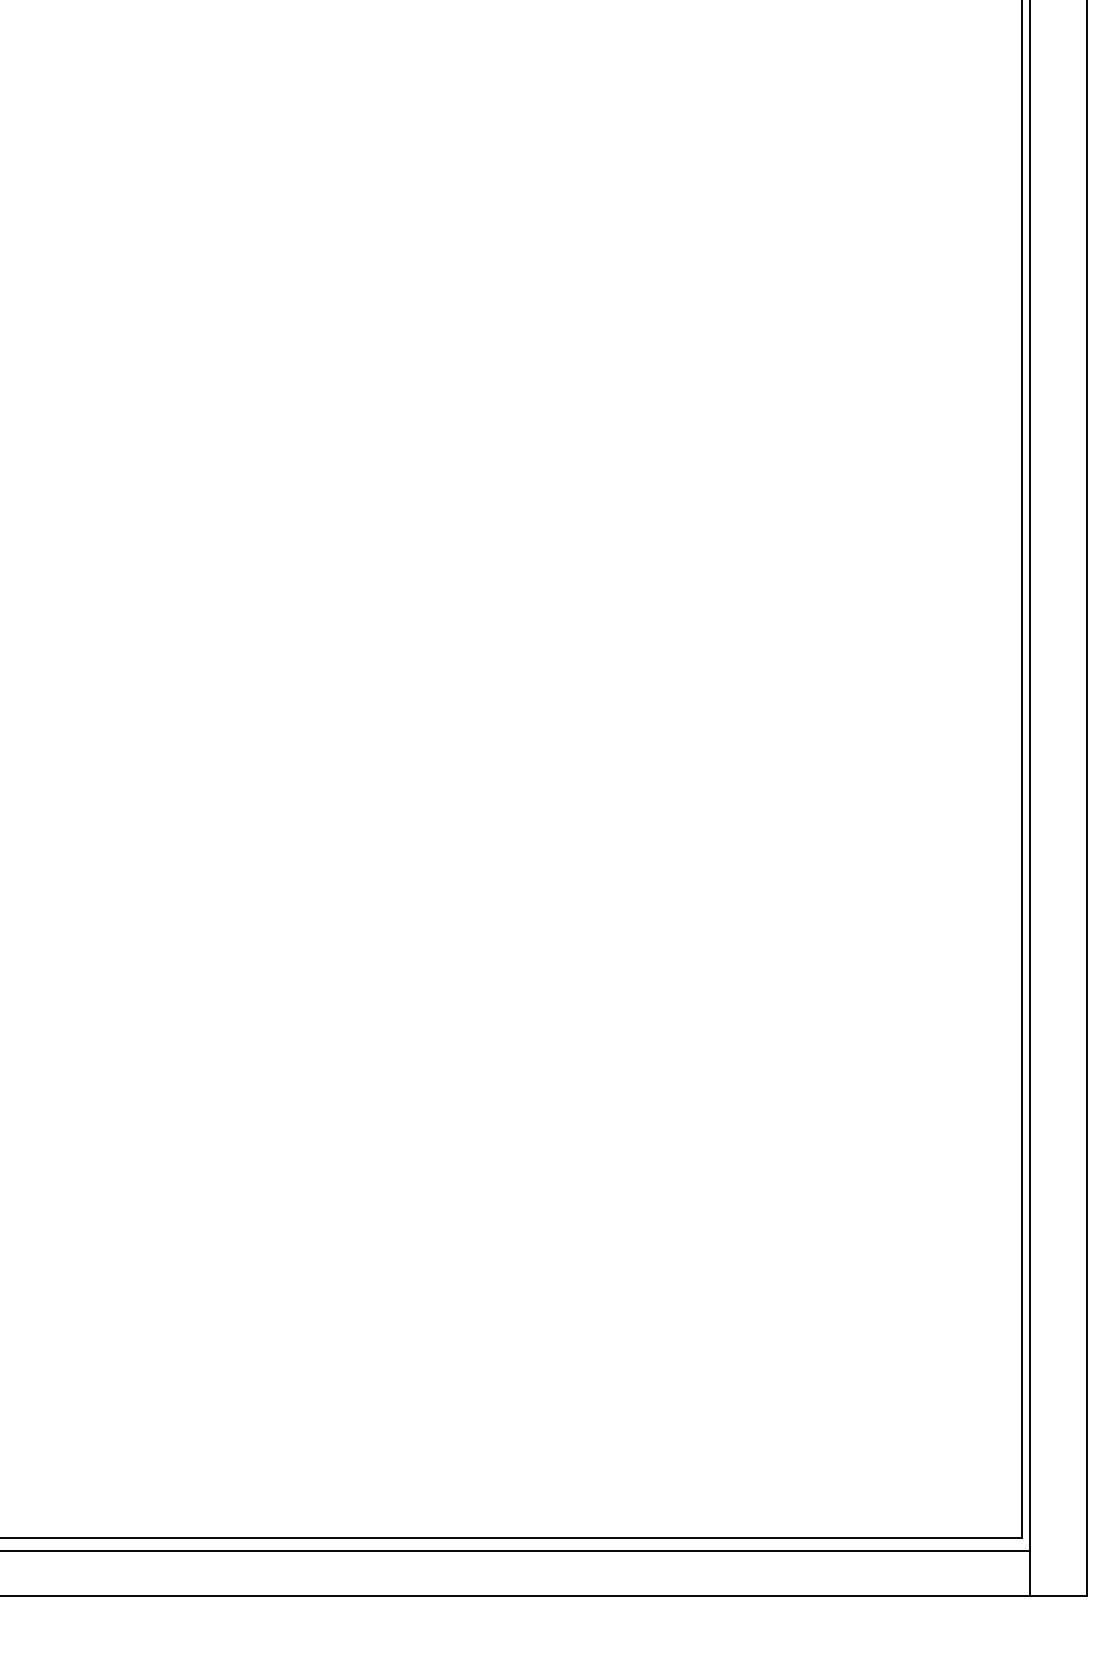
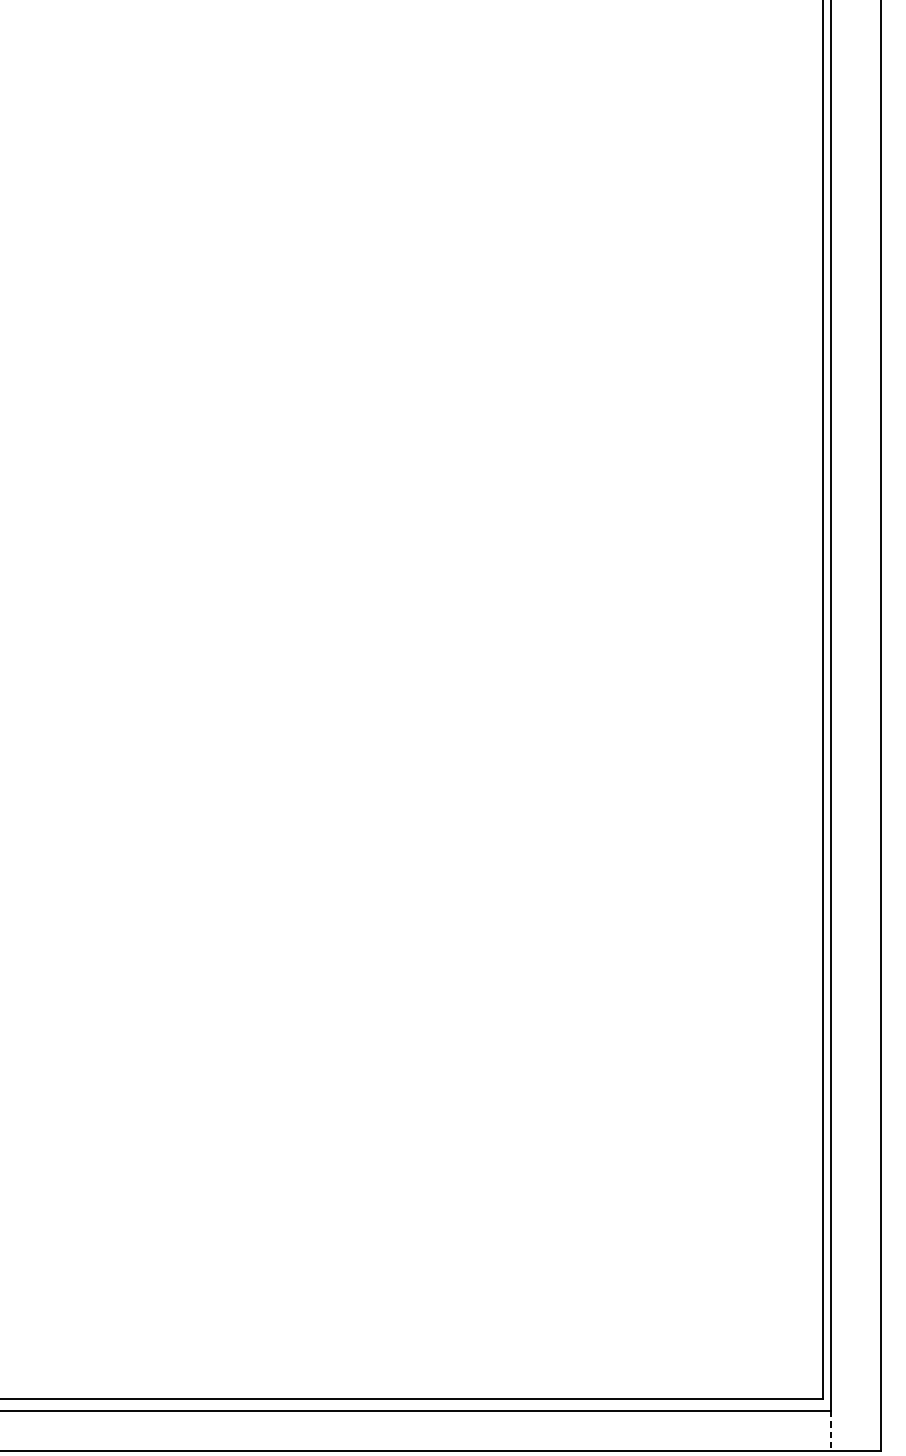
line: (1030, 1574) -> (831, 1431), solid -> dashed

